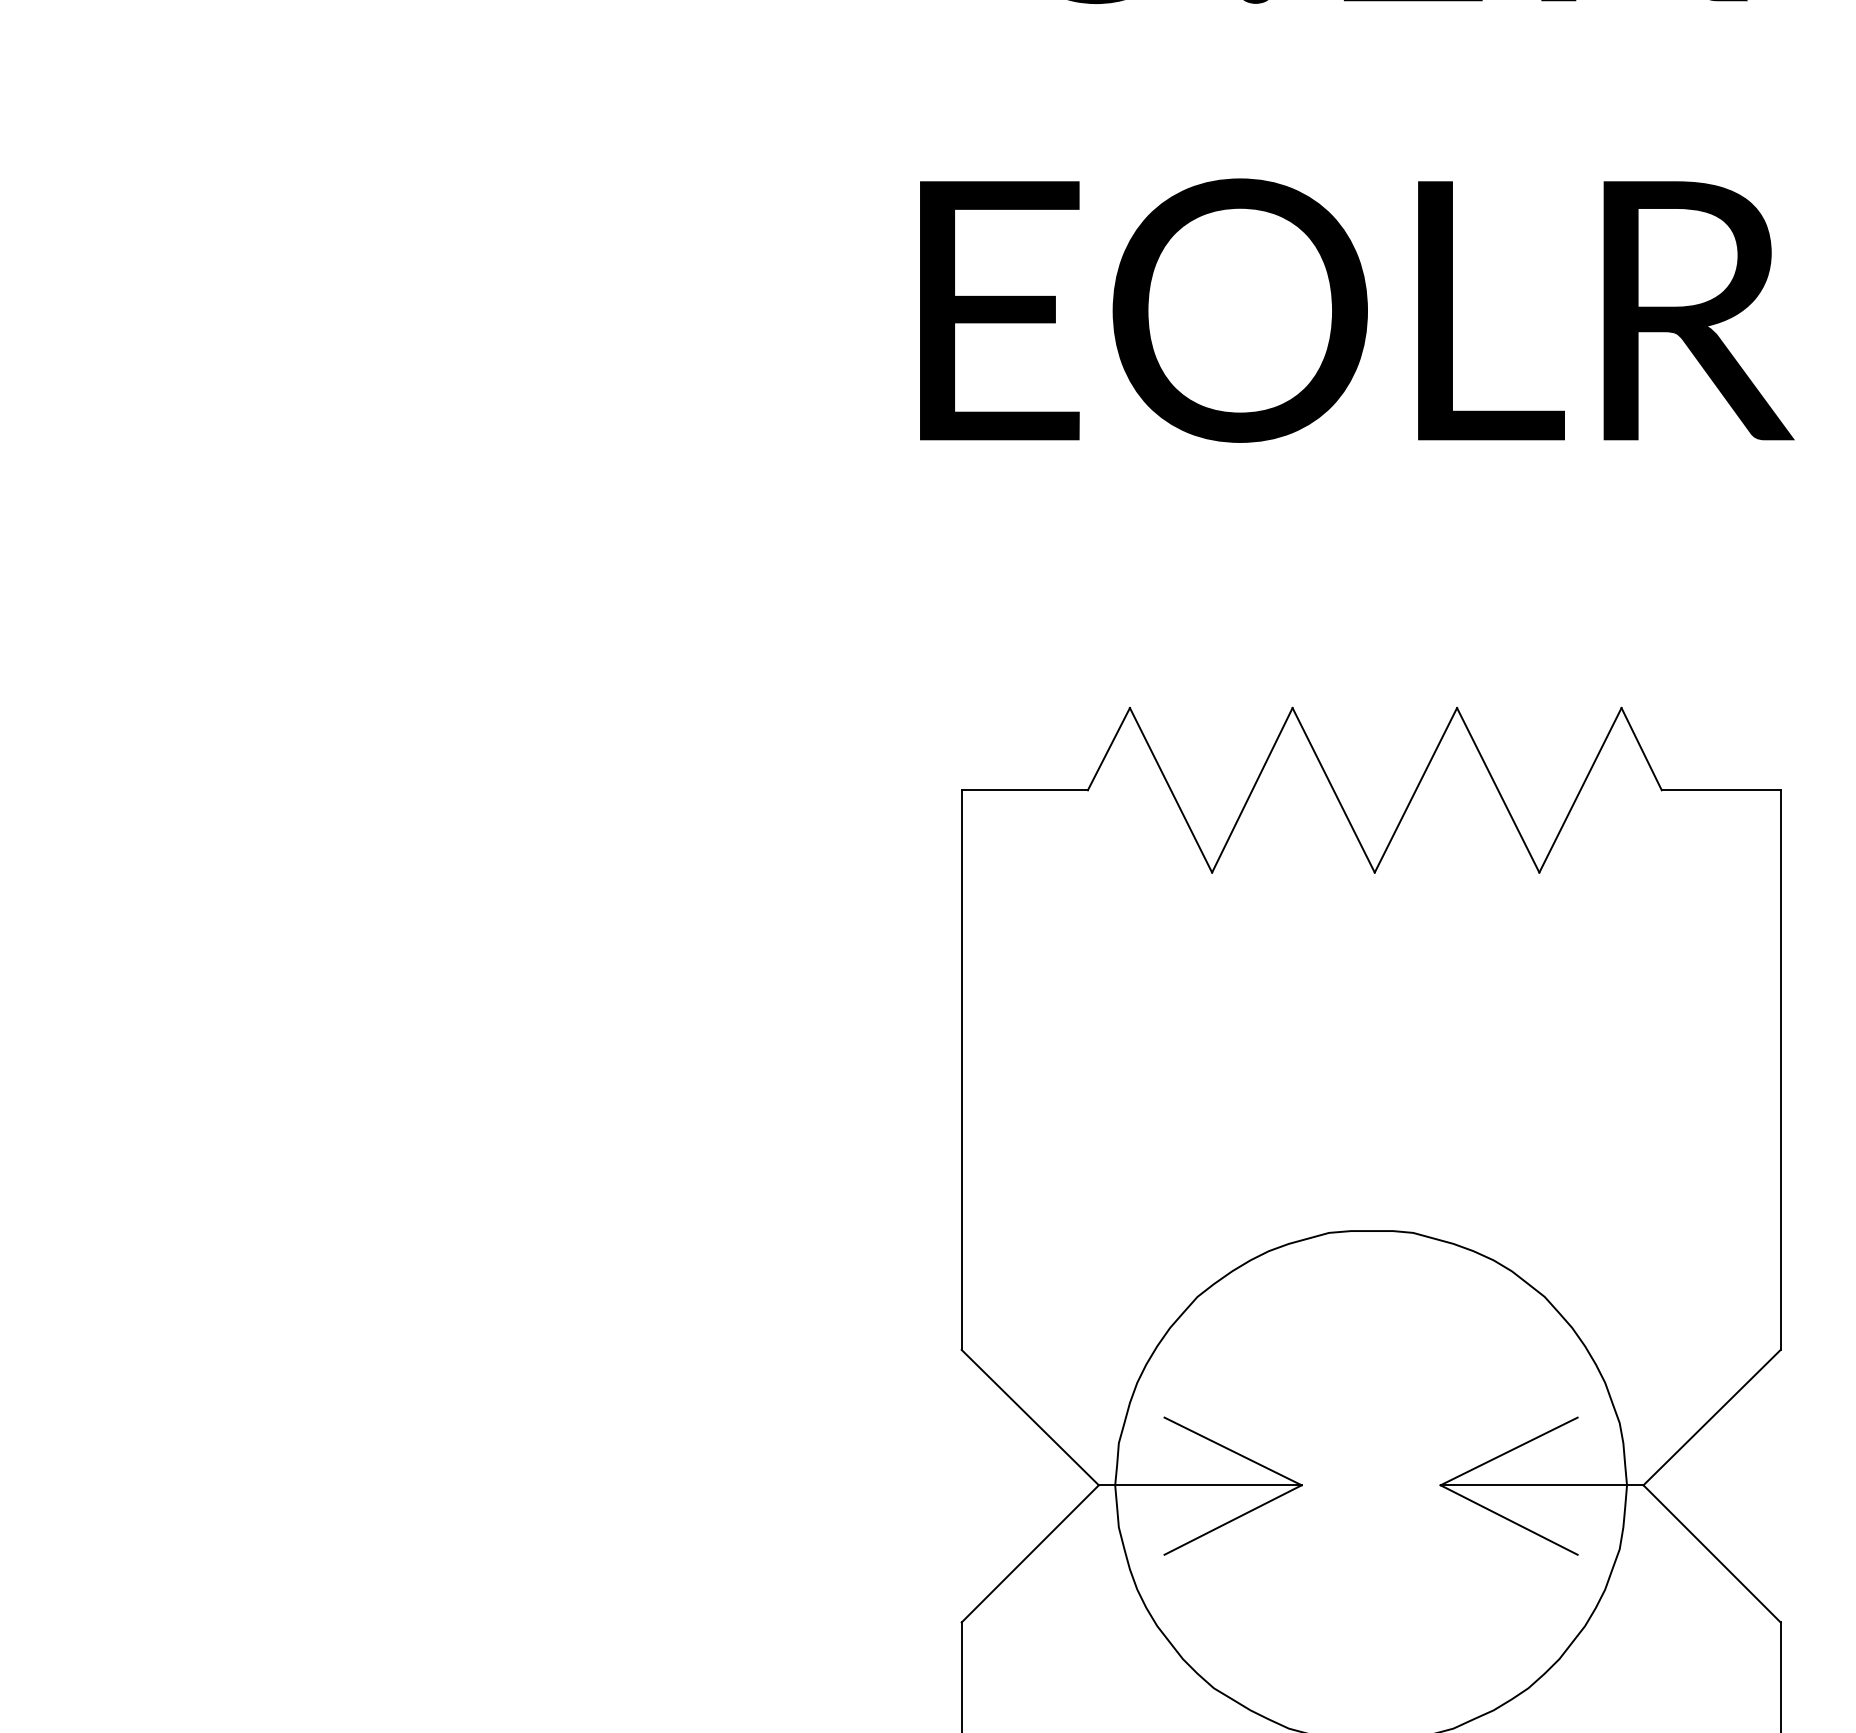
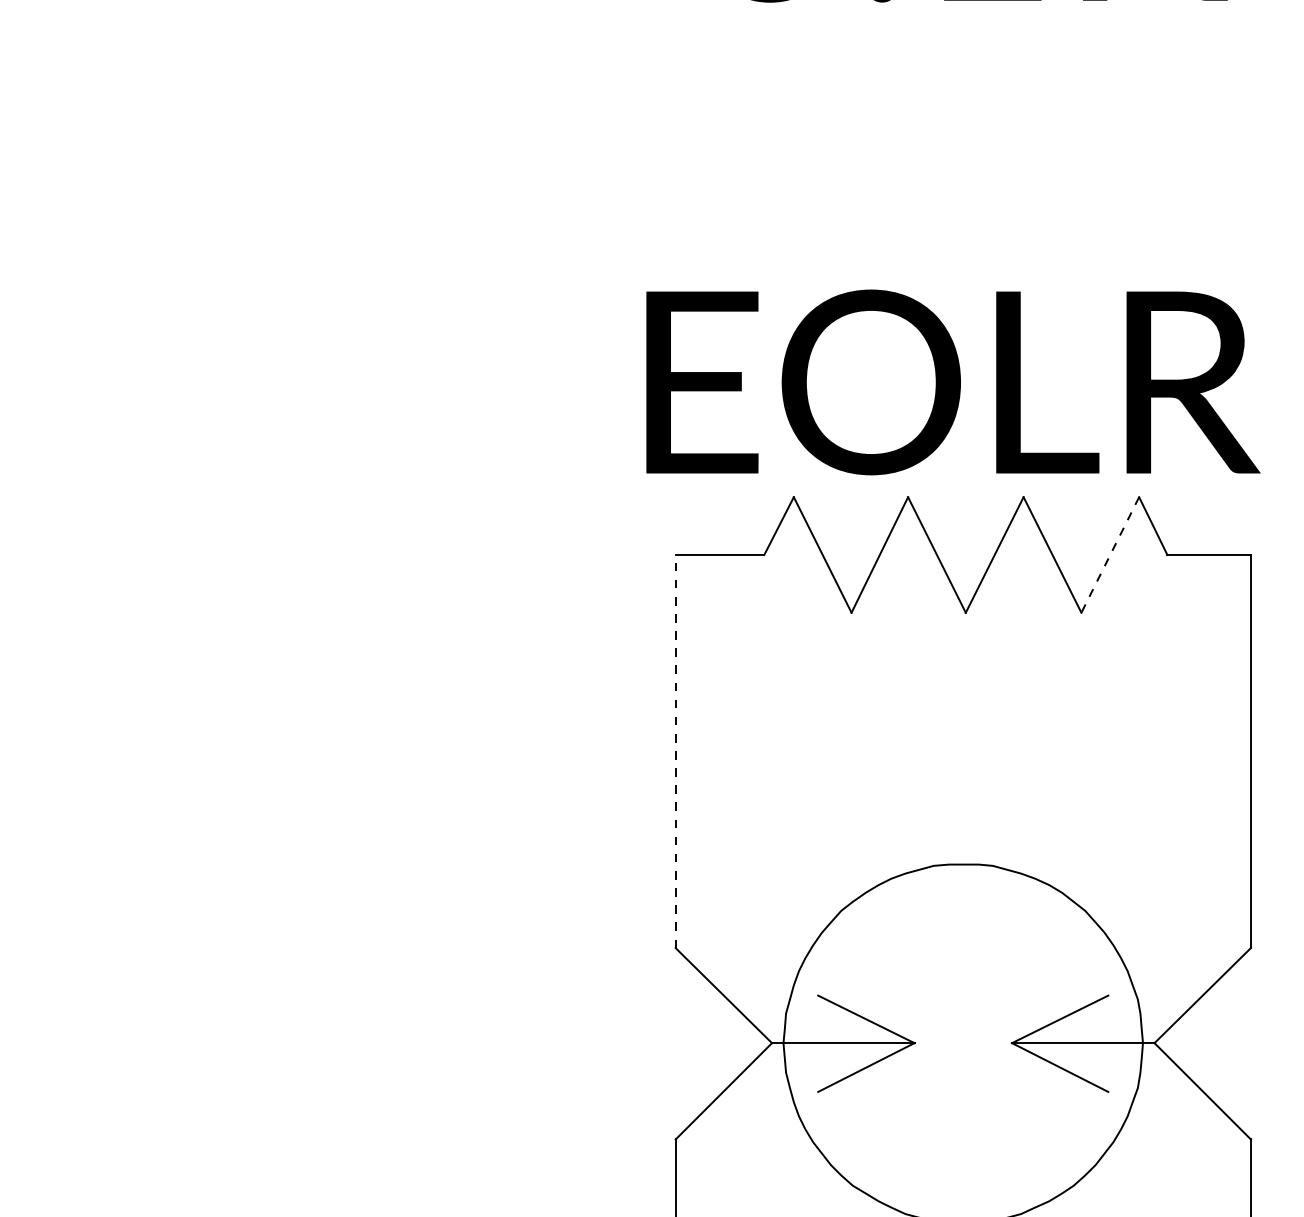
text: (1357, 310) -> (953, 382), moved
line: (1580, 790) -> (1110, 555), solid -> dashed
line: (961, 1070) -> (675, 751), solid -> dashed

